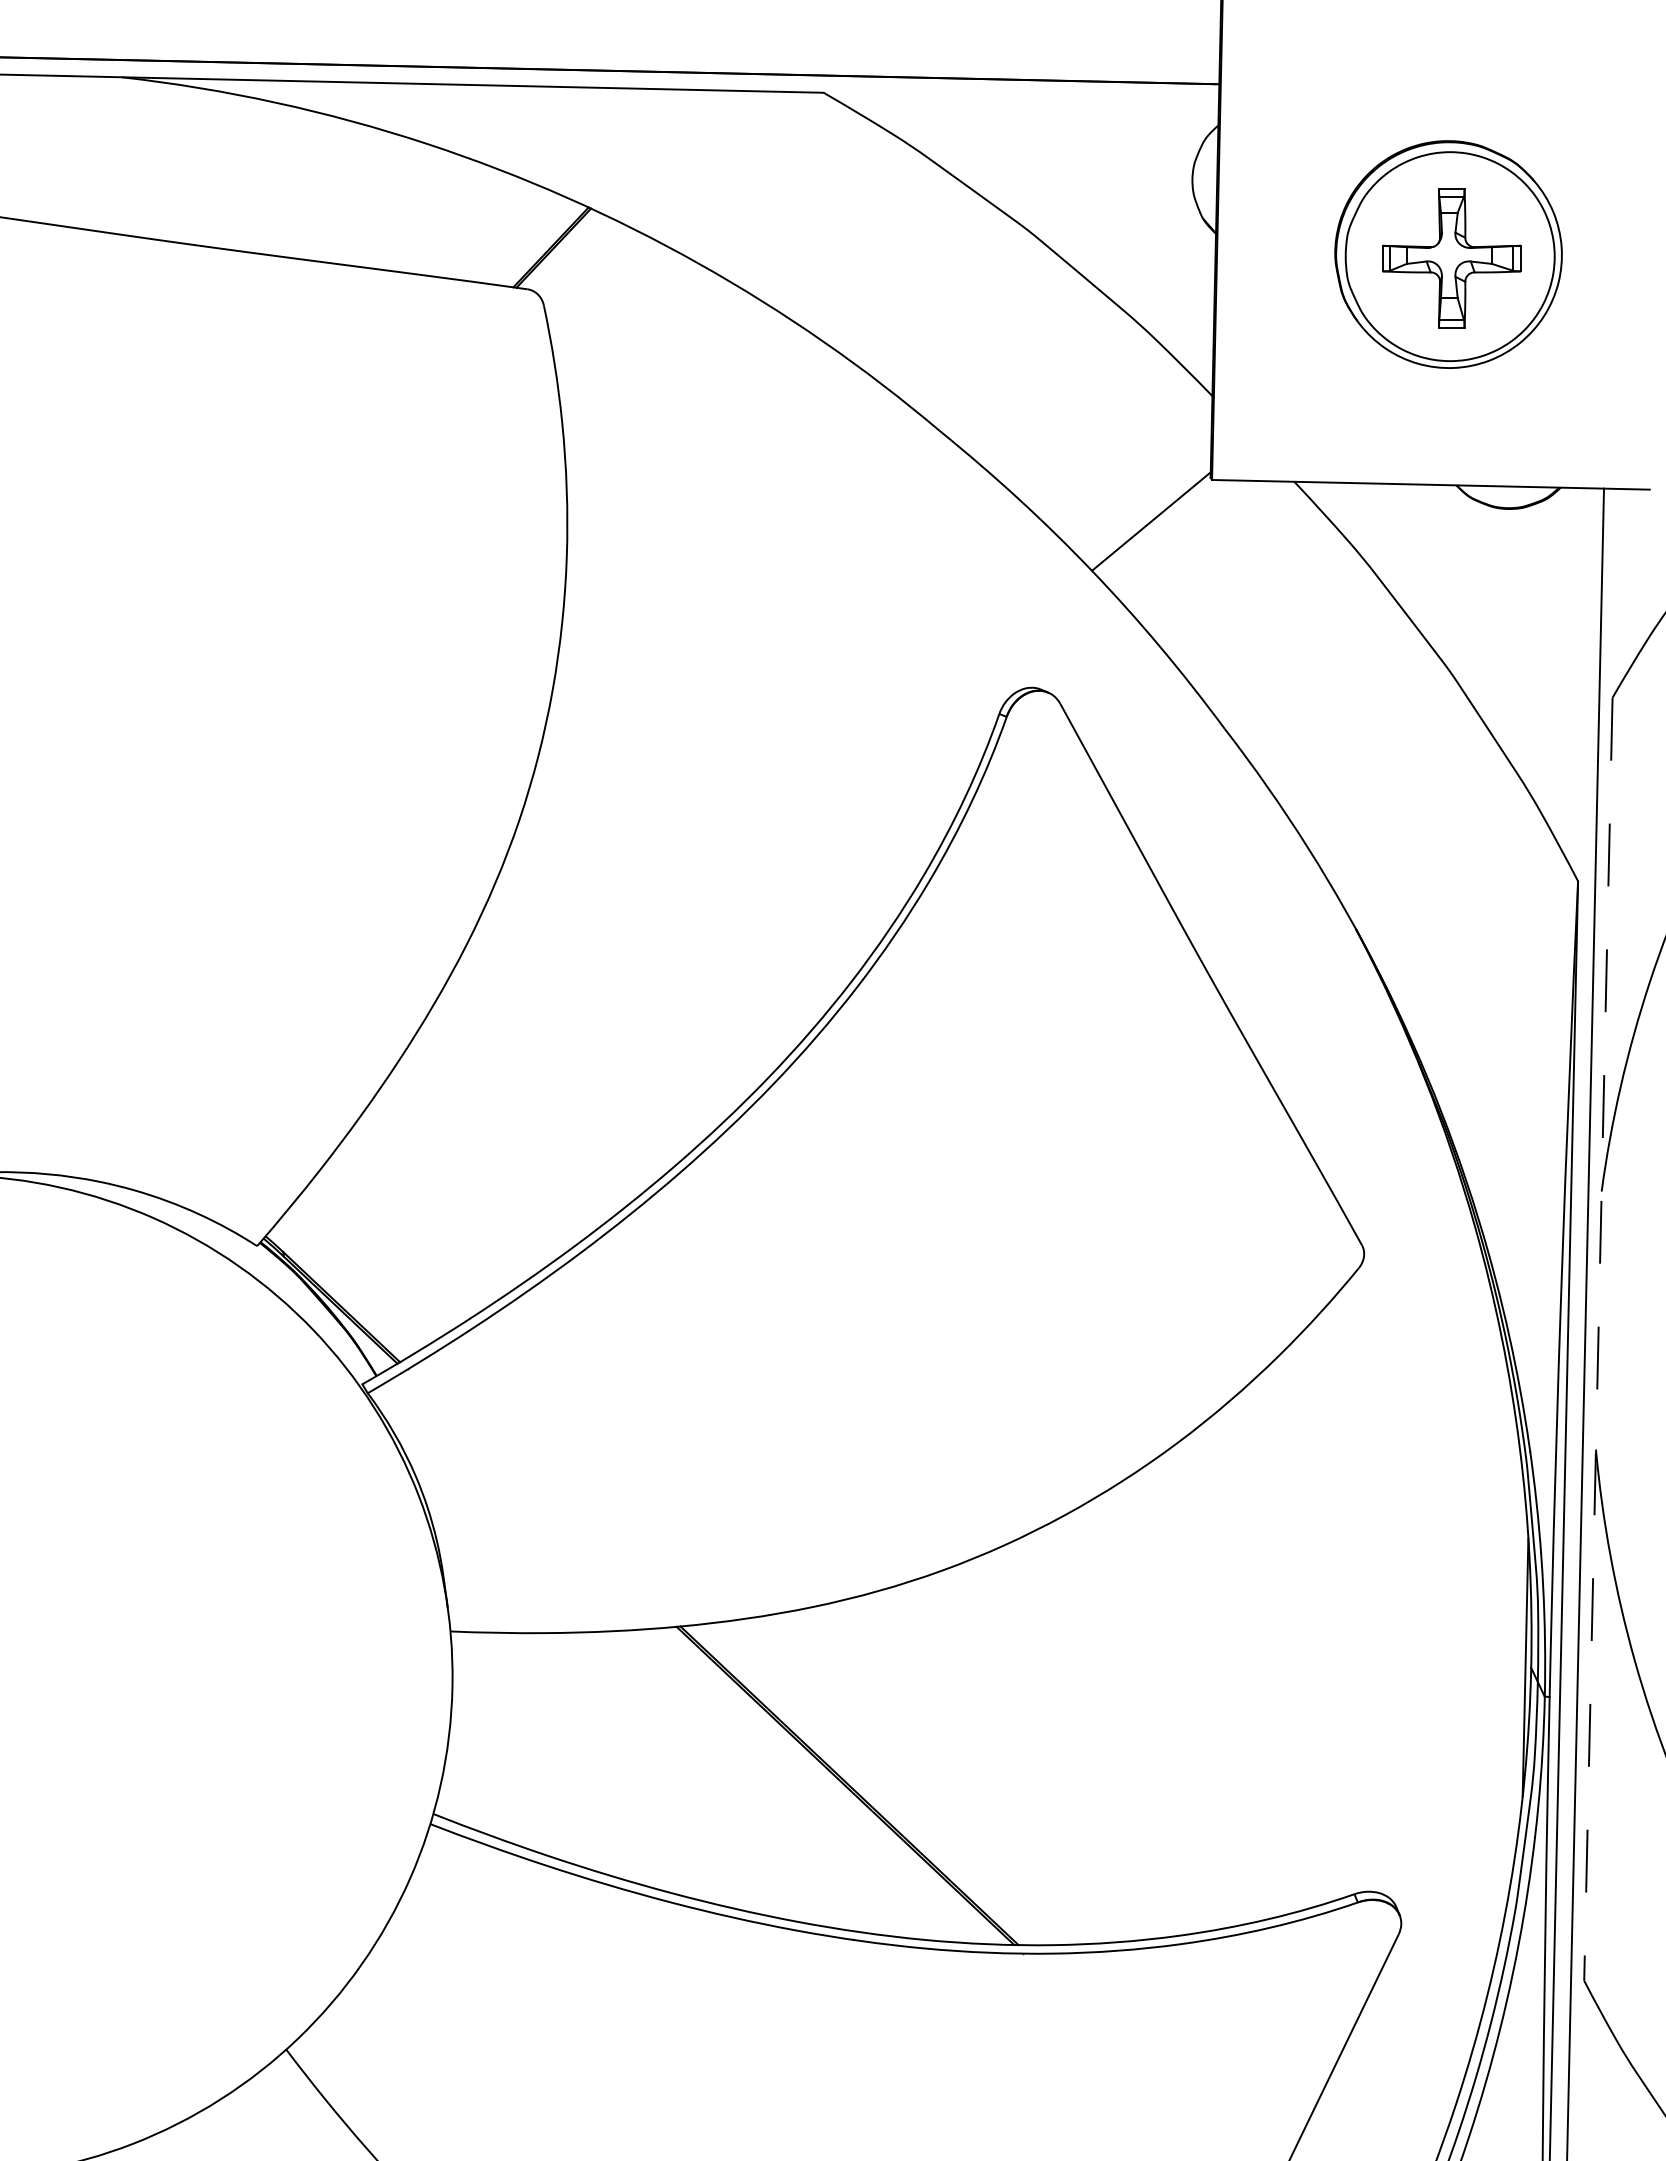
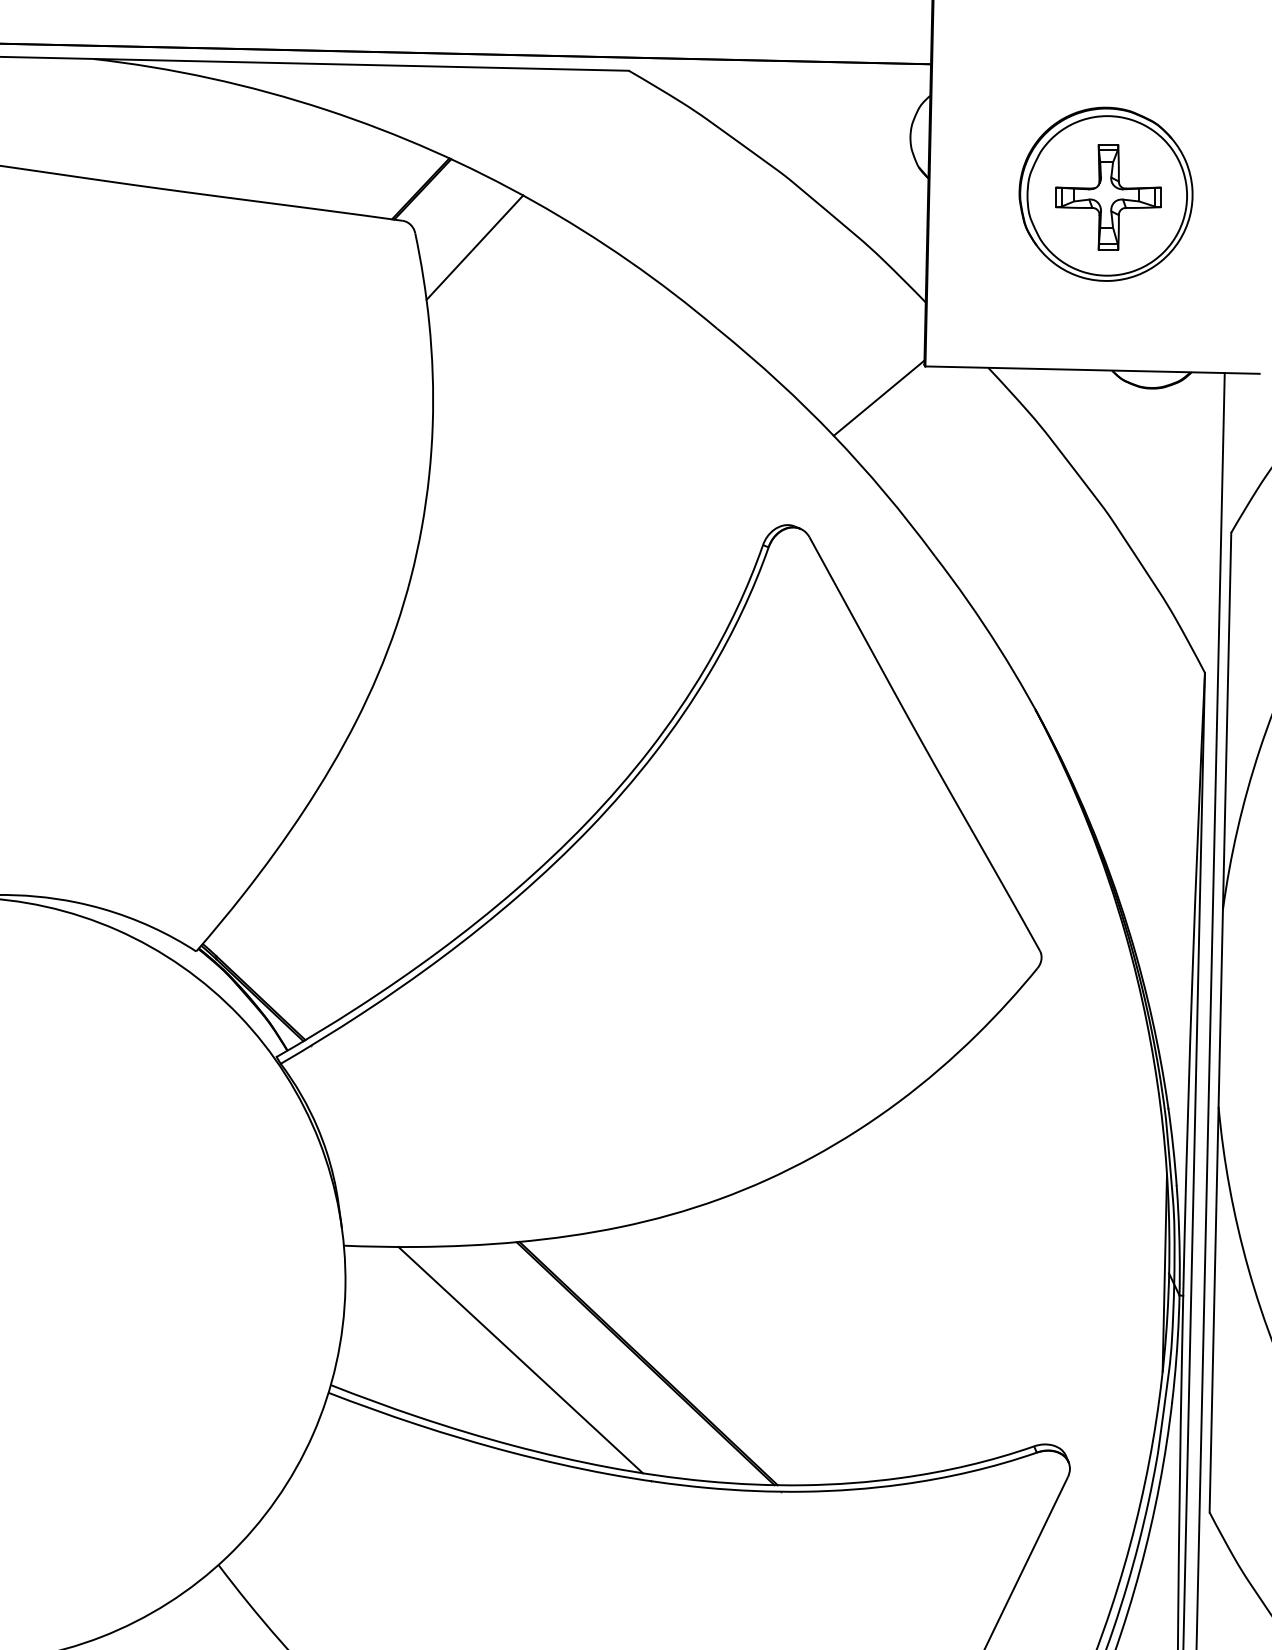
line: (621, 324) -> (474, 247), added
line: (1598, 1339) -> (1220, 1022), dashed -> solid
line: (681, 1781) -> (520, 1360), added

